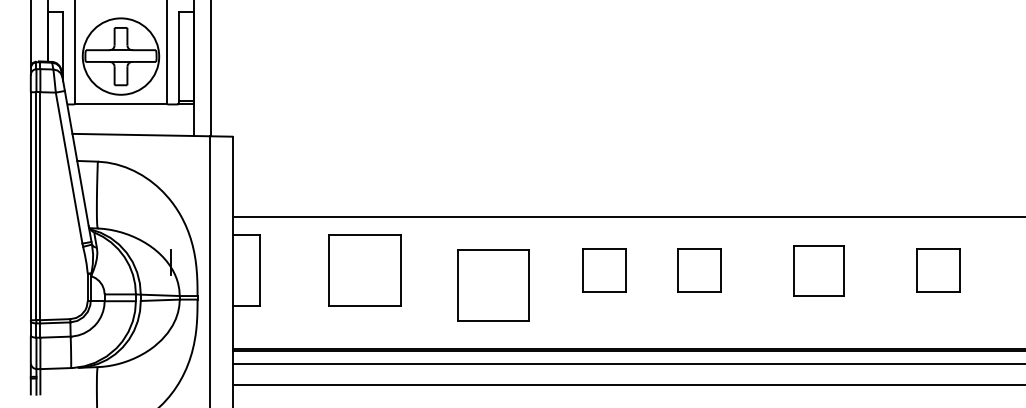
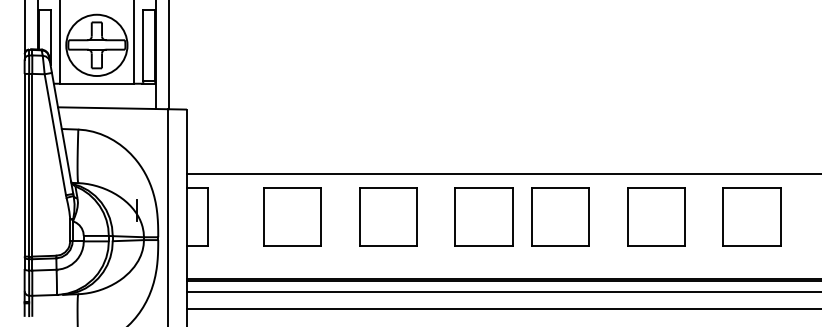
part: (603, 270) -> (483, 216), size x1.67
part: (699, 270) -> (560, 216), size x1.67
part: (819, 270) -> (656, 216), size x1.43
part: (937, 270) -> (751, 216), size x1.67
part: (493, 285) -> (388, 216), moved

